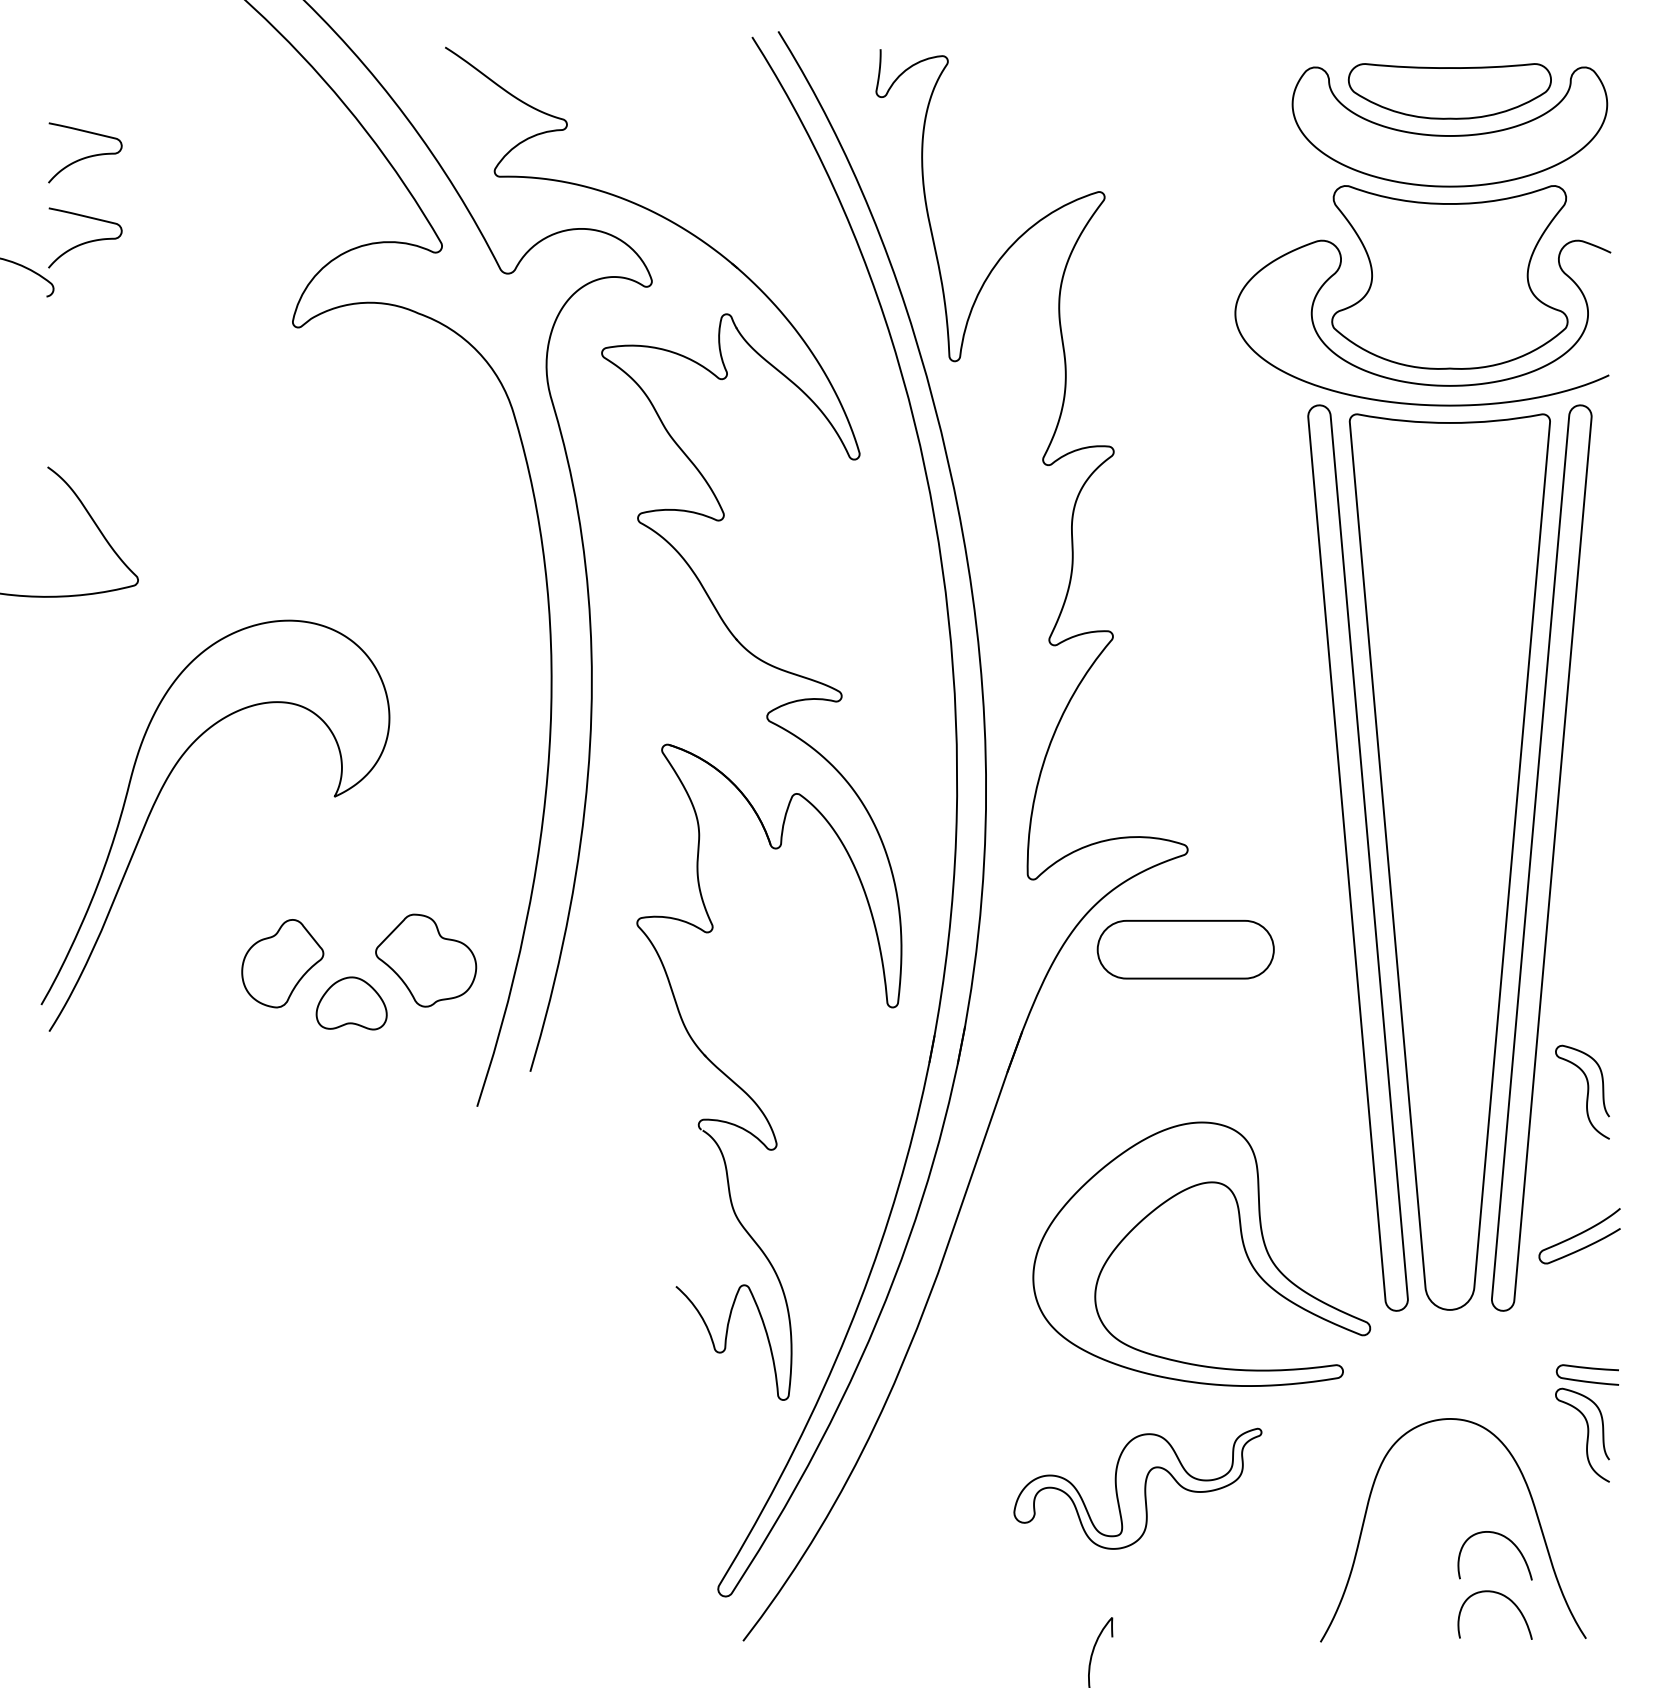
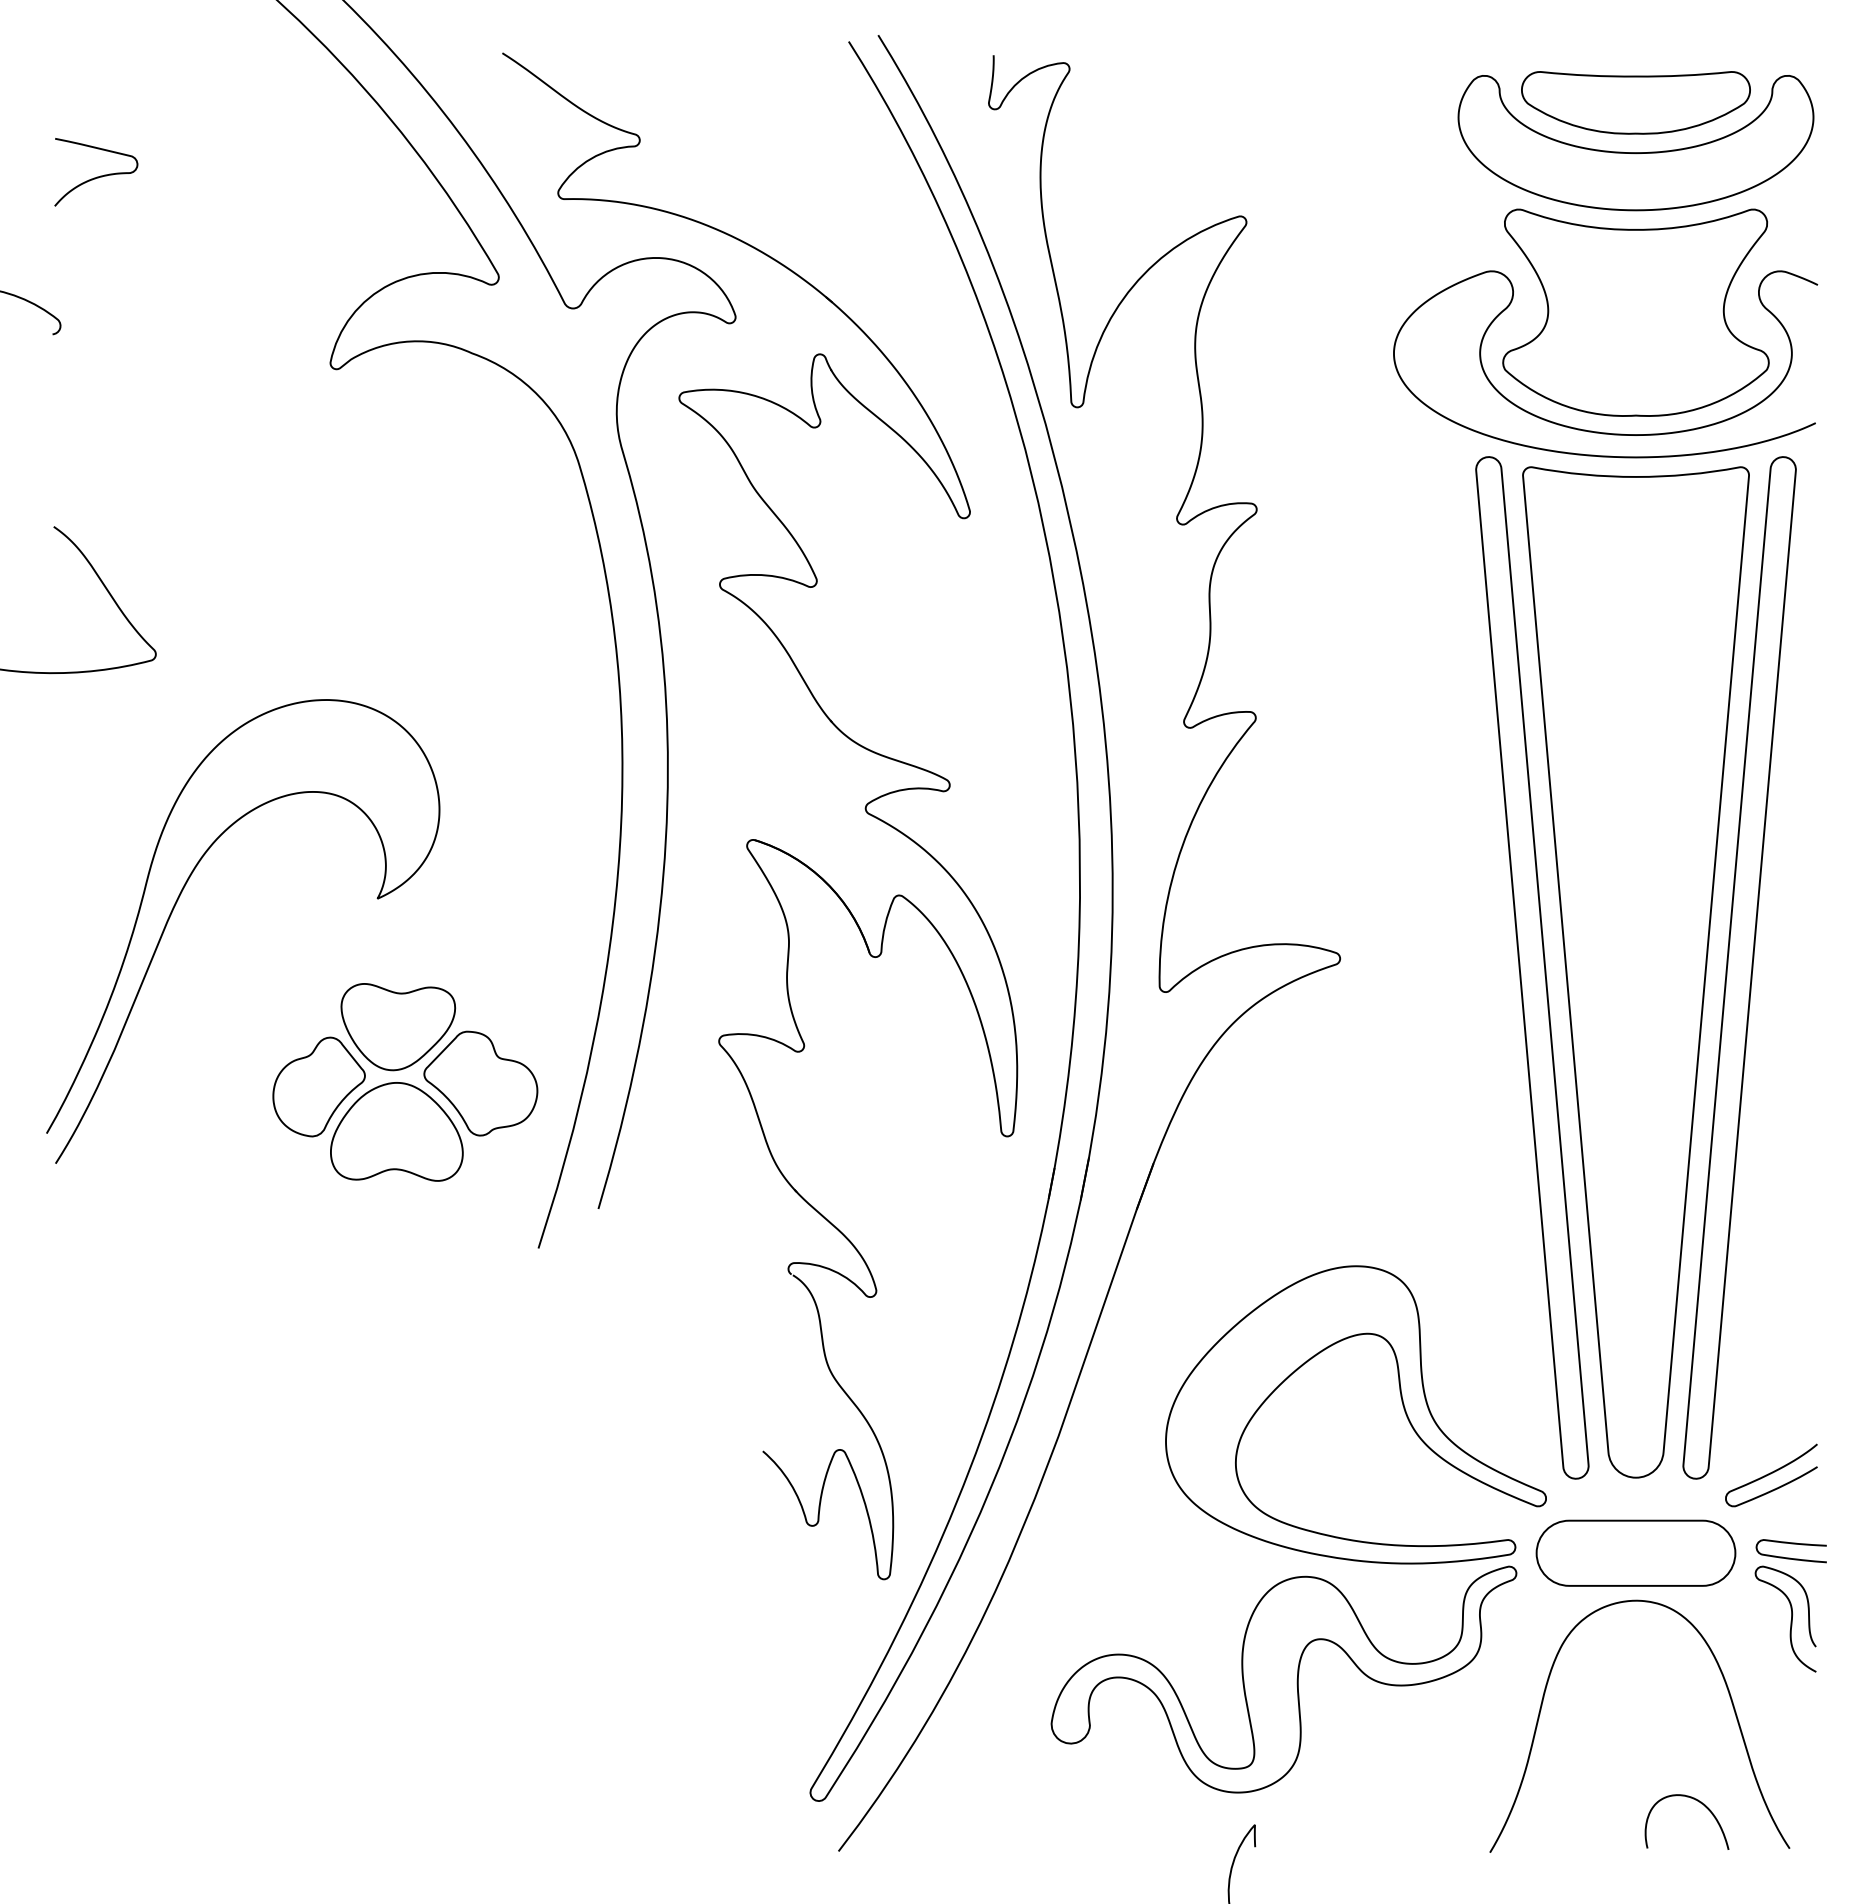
curve: (86, 241) -> (97, 272), removed
part: (353, 910) -> (398, 1027), added
part: (1185, 949) -> (1635, 1552), moved
part: (351, 1003) -> (396, 1131), size x1.67
curve: (1586, 1093) -> (1790, 1233), removed
curve: (1579, 1235) -> (1771, 1474), moved
part: (1137, 1488) -> (1283, 1679), size x1.67
curve: (1507, 1539) -> (1700, 1736), removed

